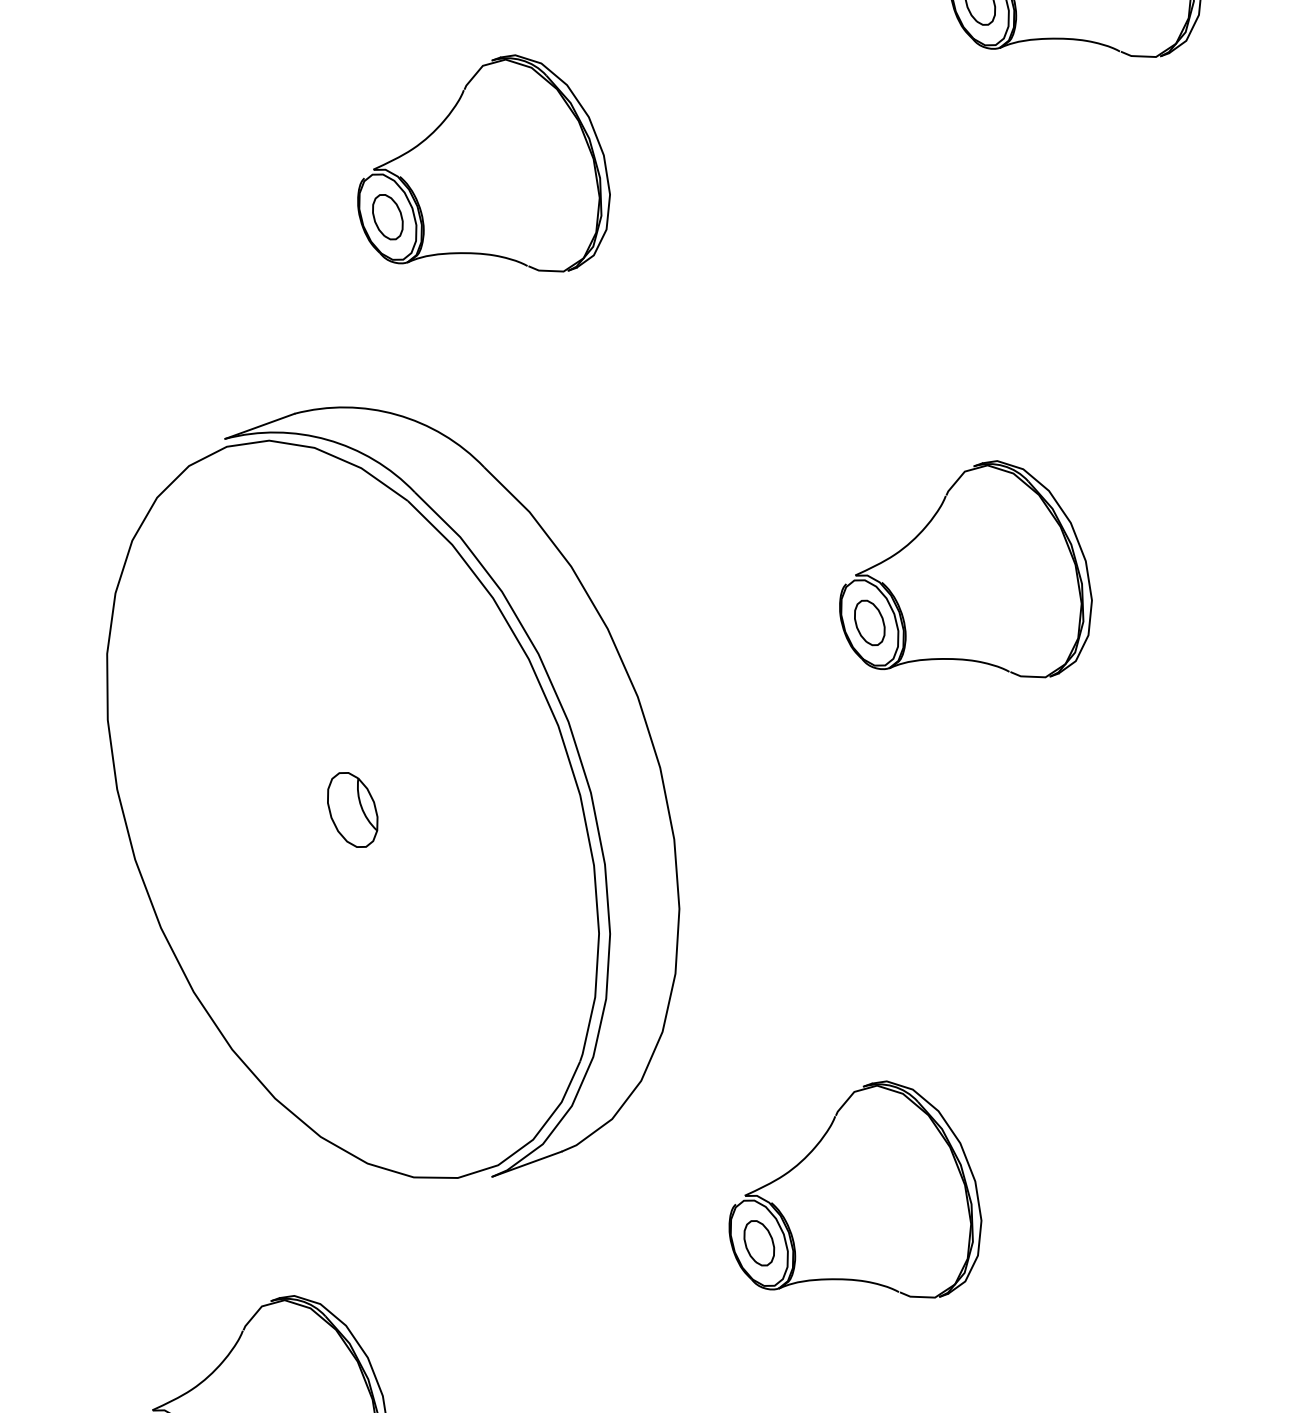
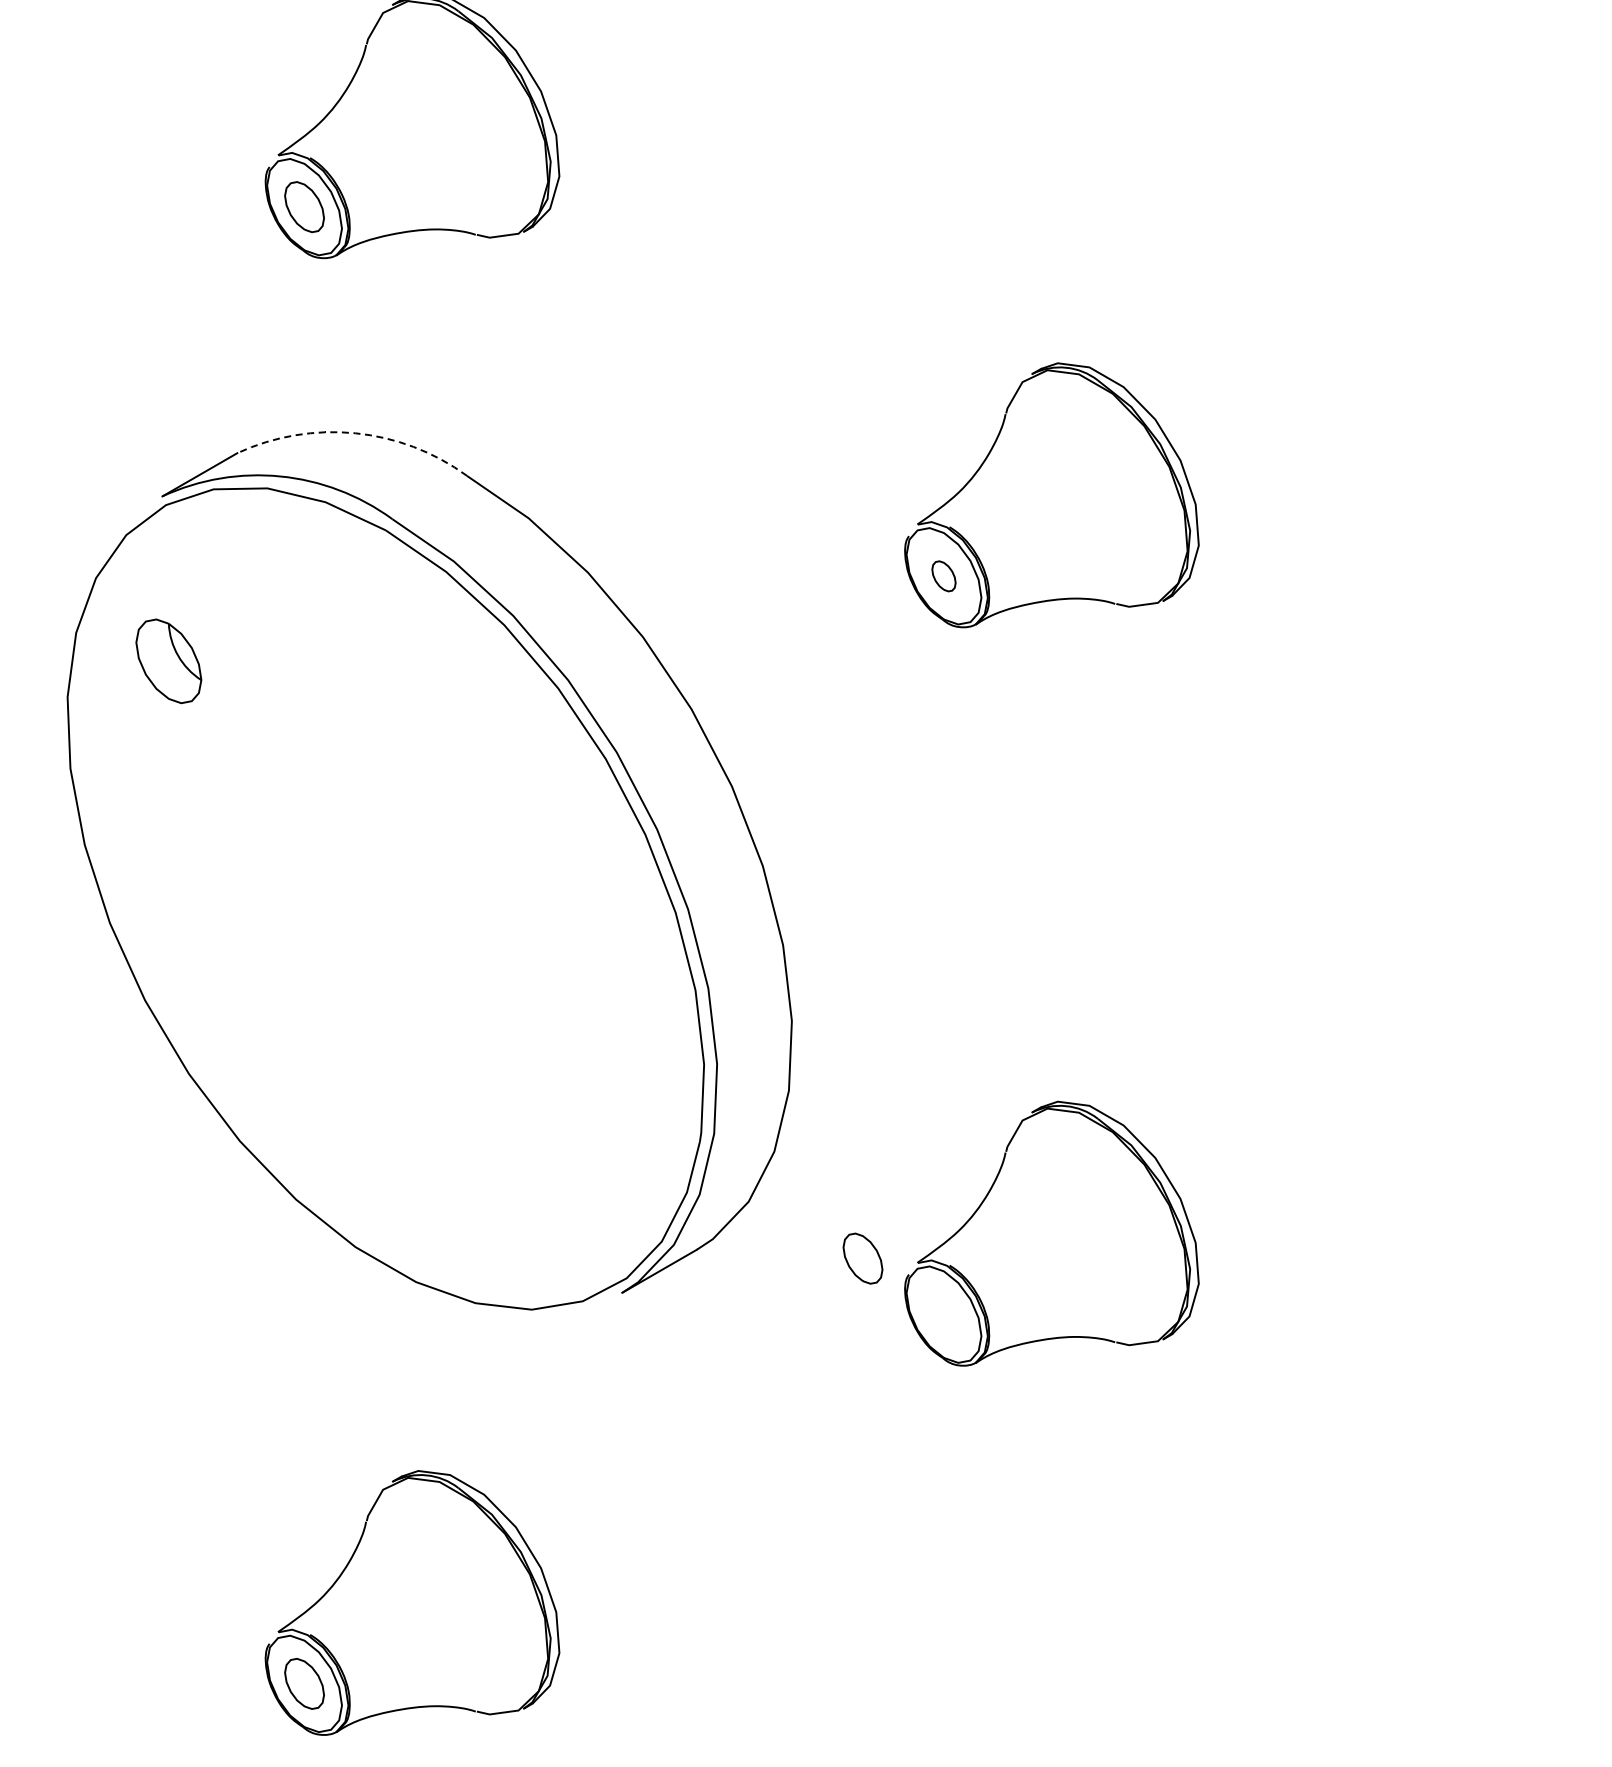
arc: (396, 414) -> (355, 433), solid -> dashed
part: (869, 623) -> (943, 576), size x0.6
part: (352, 810) -> (168, 661), moved
part: (758, 1243) -> (862, 1258), moved

